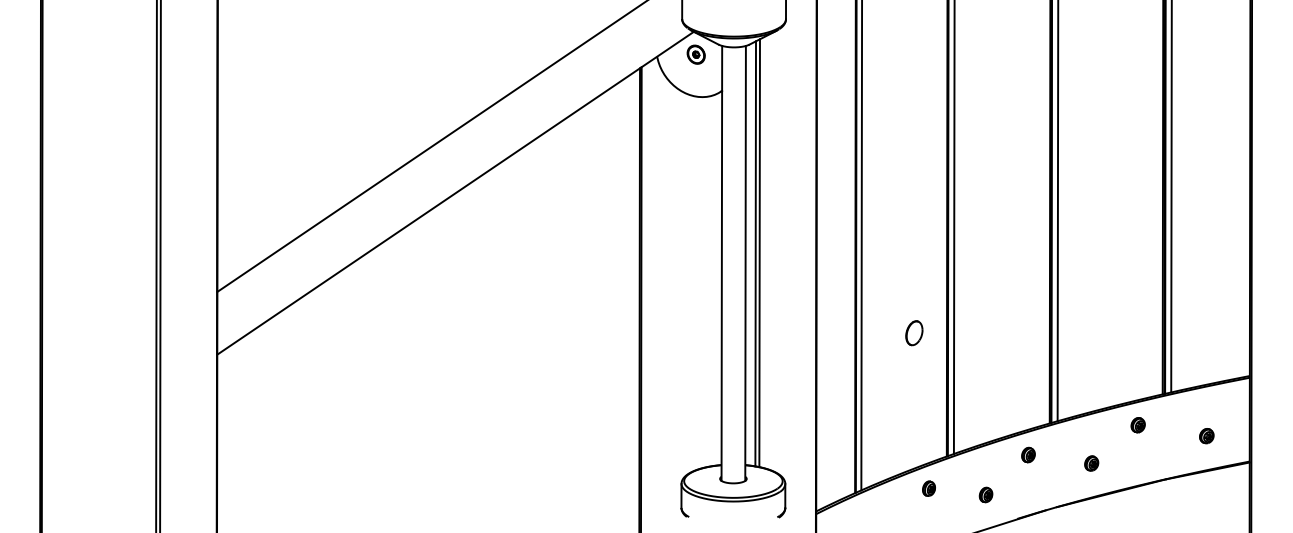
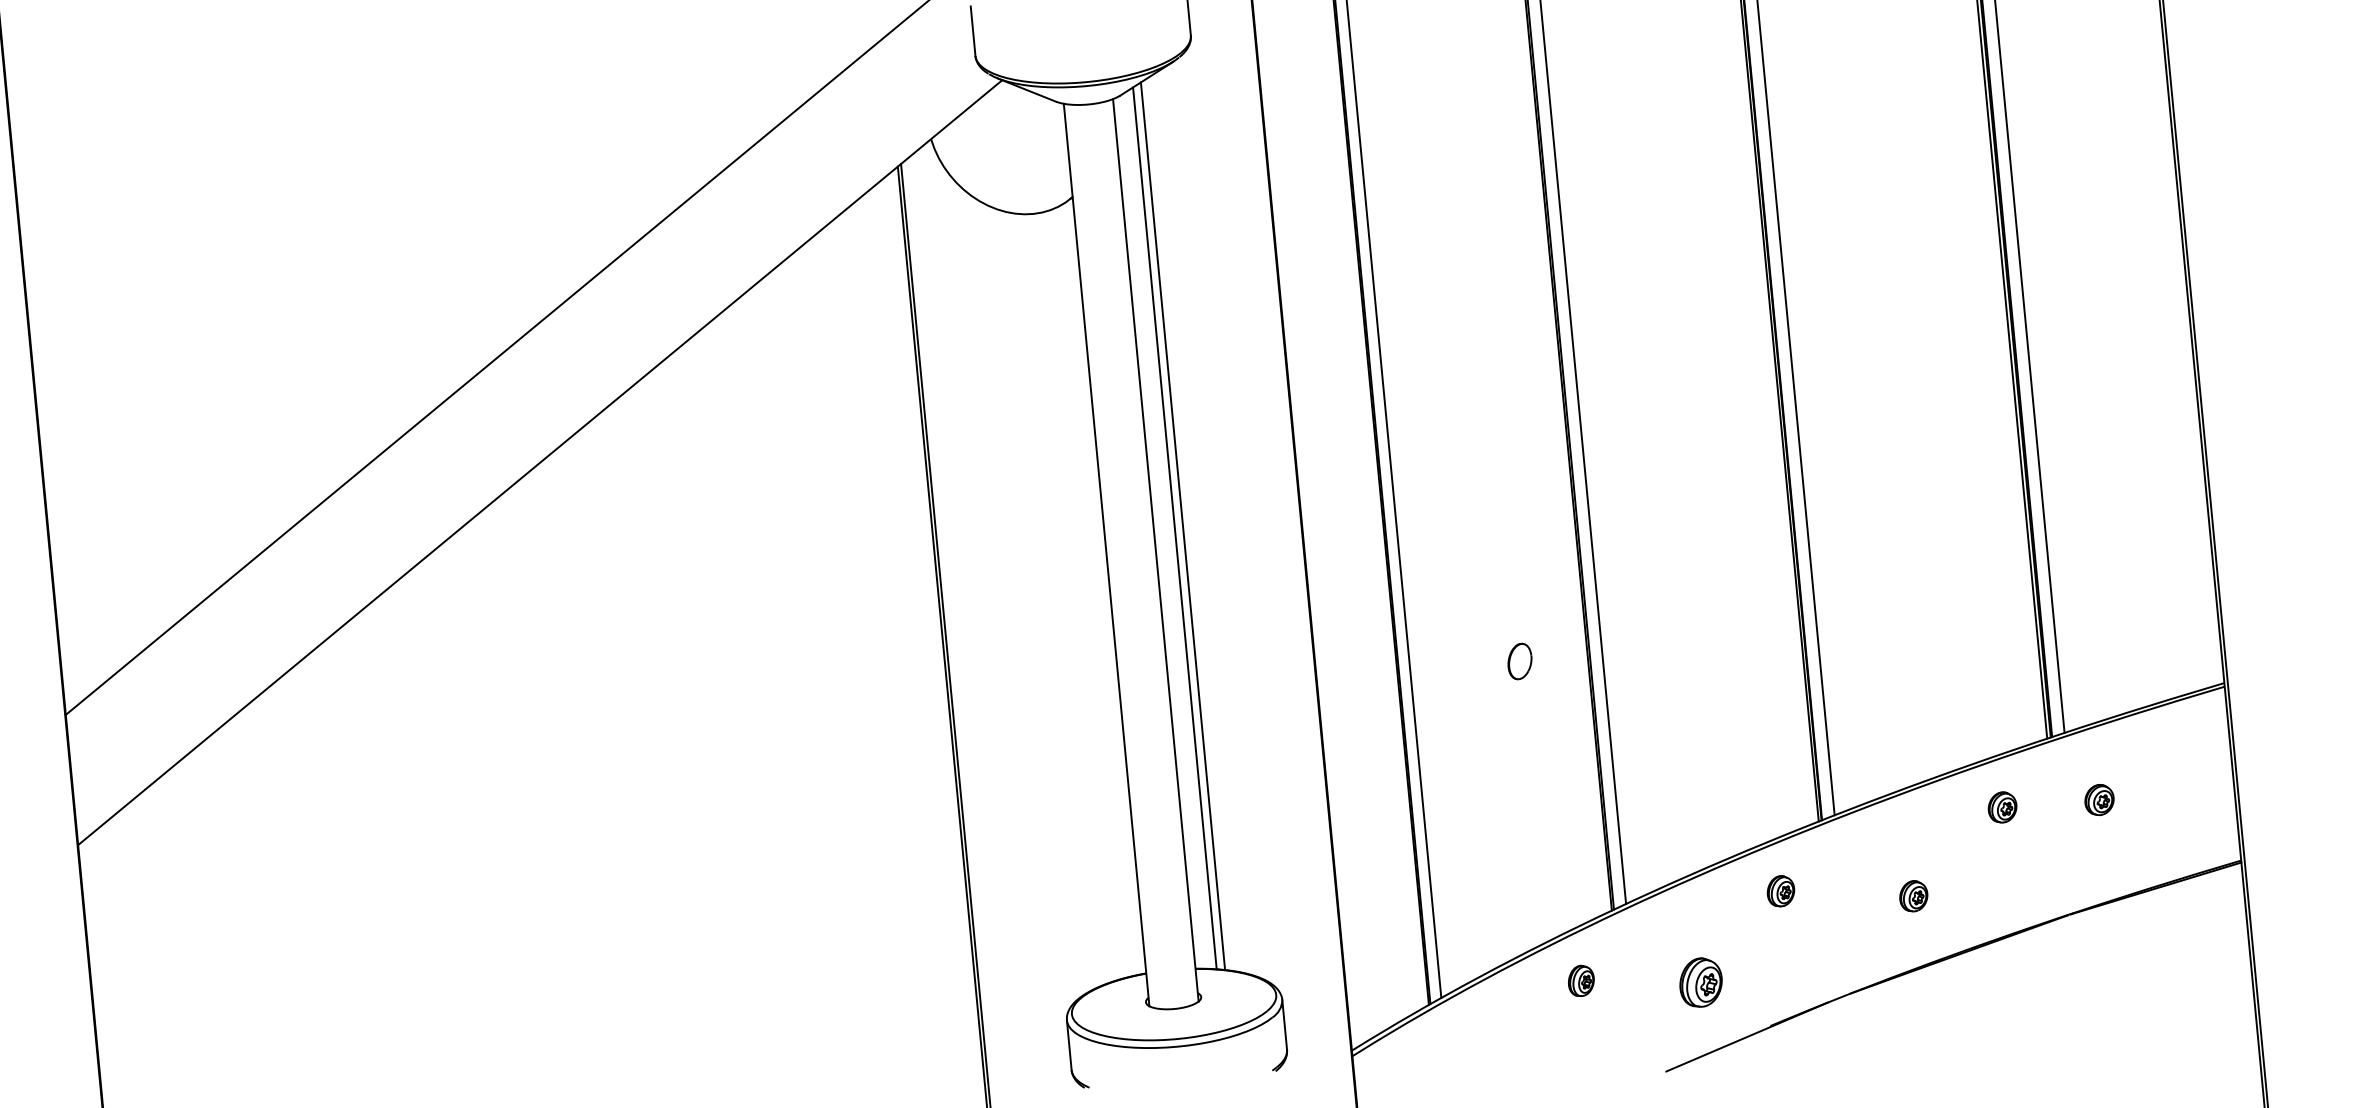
part: (695, 54) -> (1010, 126), removed
part: (914, 333) -> (1520, 661), size x0.7
part: (1206, 436) -> (2098, 800), moved
part: (985, 494) -> (1699, 981), size x1.6

